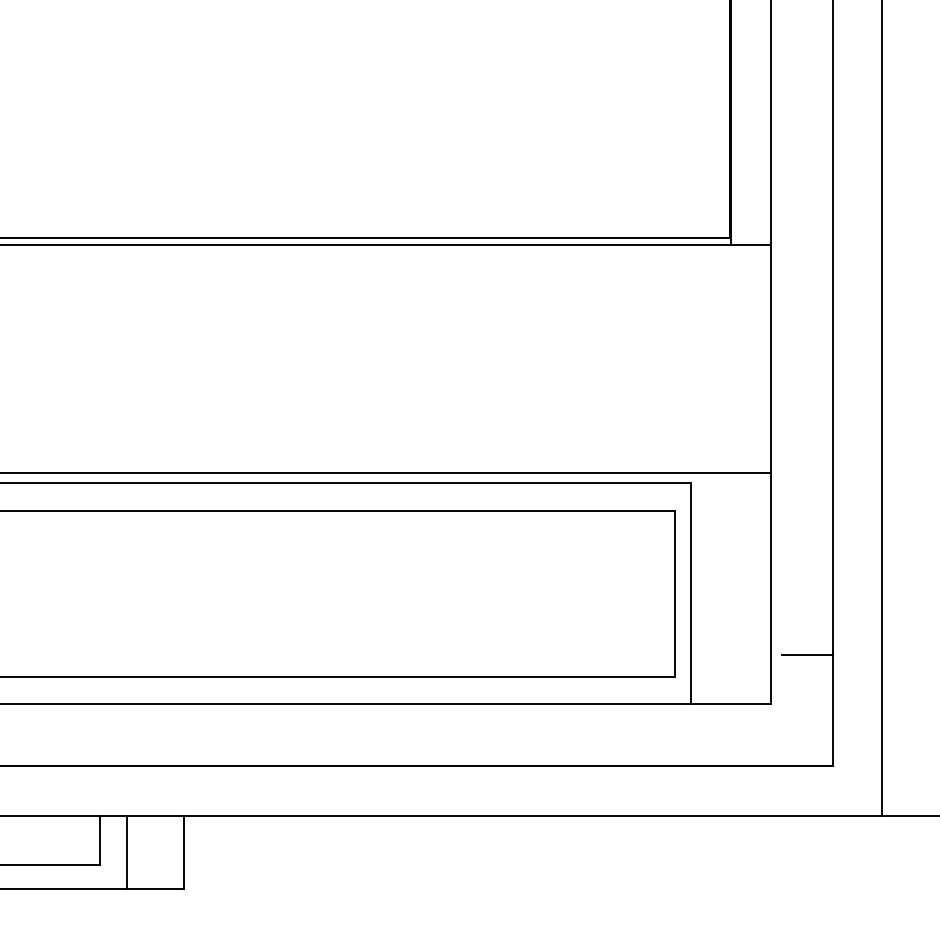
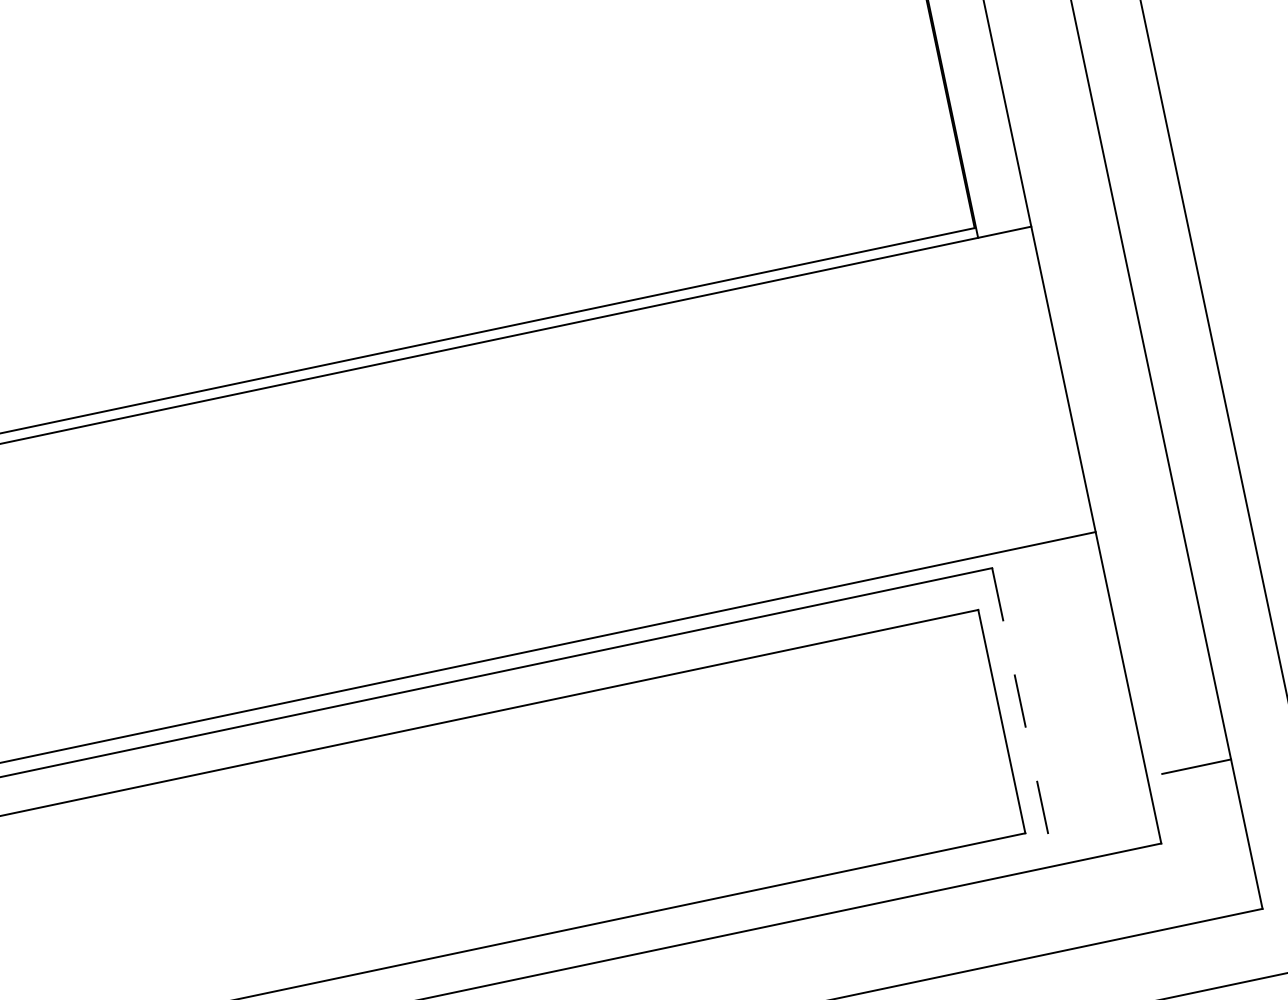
line: (691, 593) -> (1023, 716), solid -> dashed

